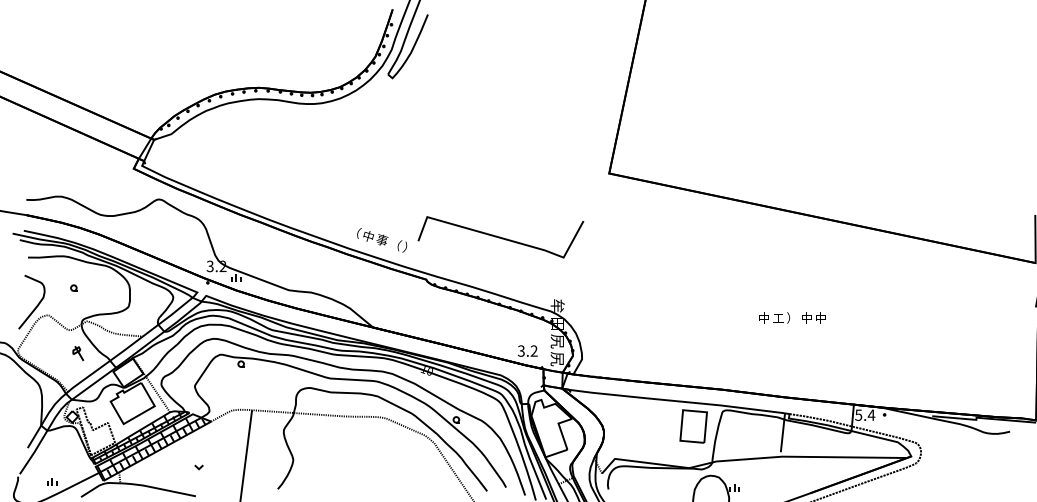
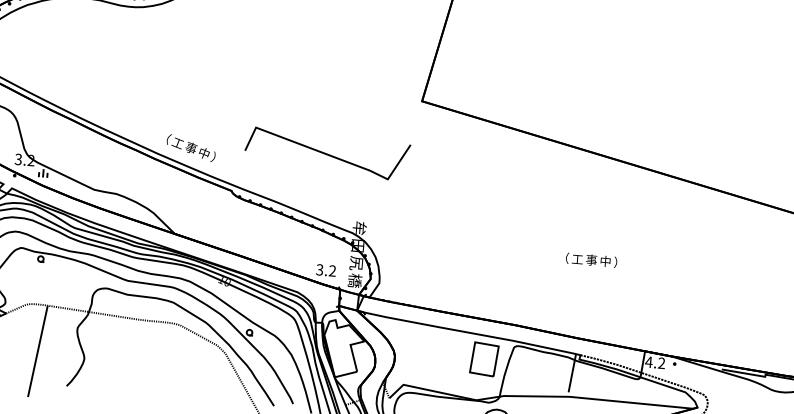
text: (368, 236) -> (177, 143), 中 -> 工
line: (500, 237) -> (326, 154), moved
text: (396, 245) -> (204, 154), （ -> 中
text: (764, 317) -> (563, 257), 中 -> （
text: (792, 317) -> (591, 259), ） -> 事
text: (820, 317) -> (619, 262), 中 -> ）
text: (557, 359) -> (354, 281), 尻 -> 橋
text: (864, 414) -> (654, 361), 5.4 -> 4.2

